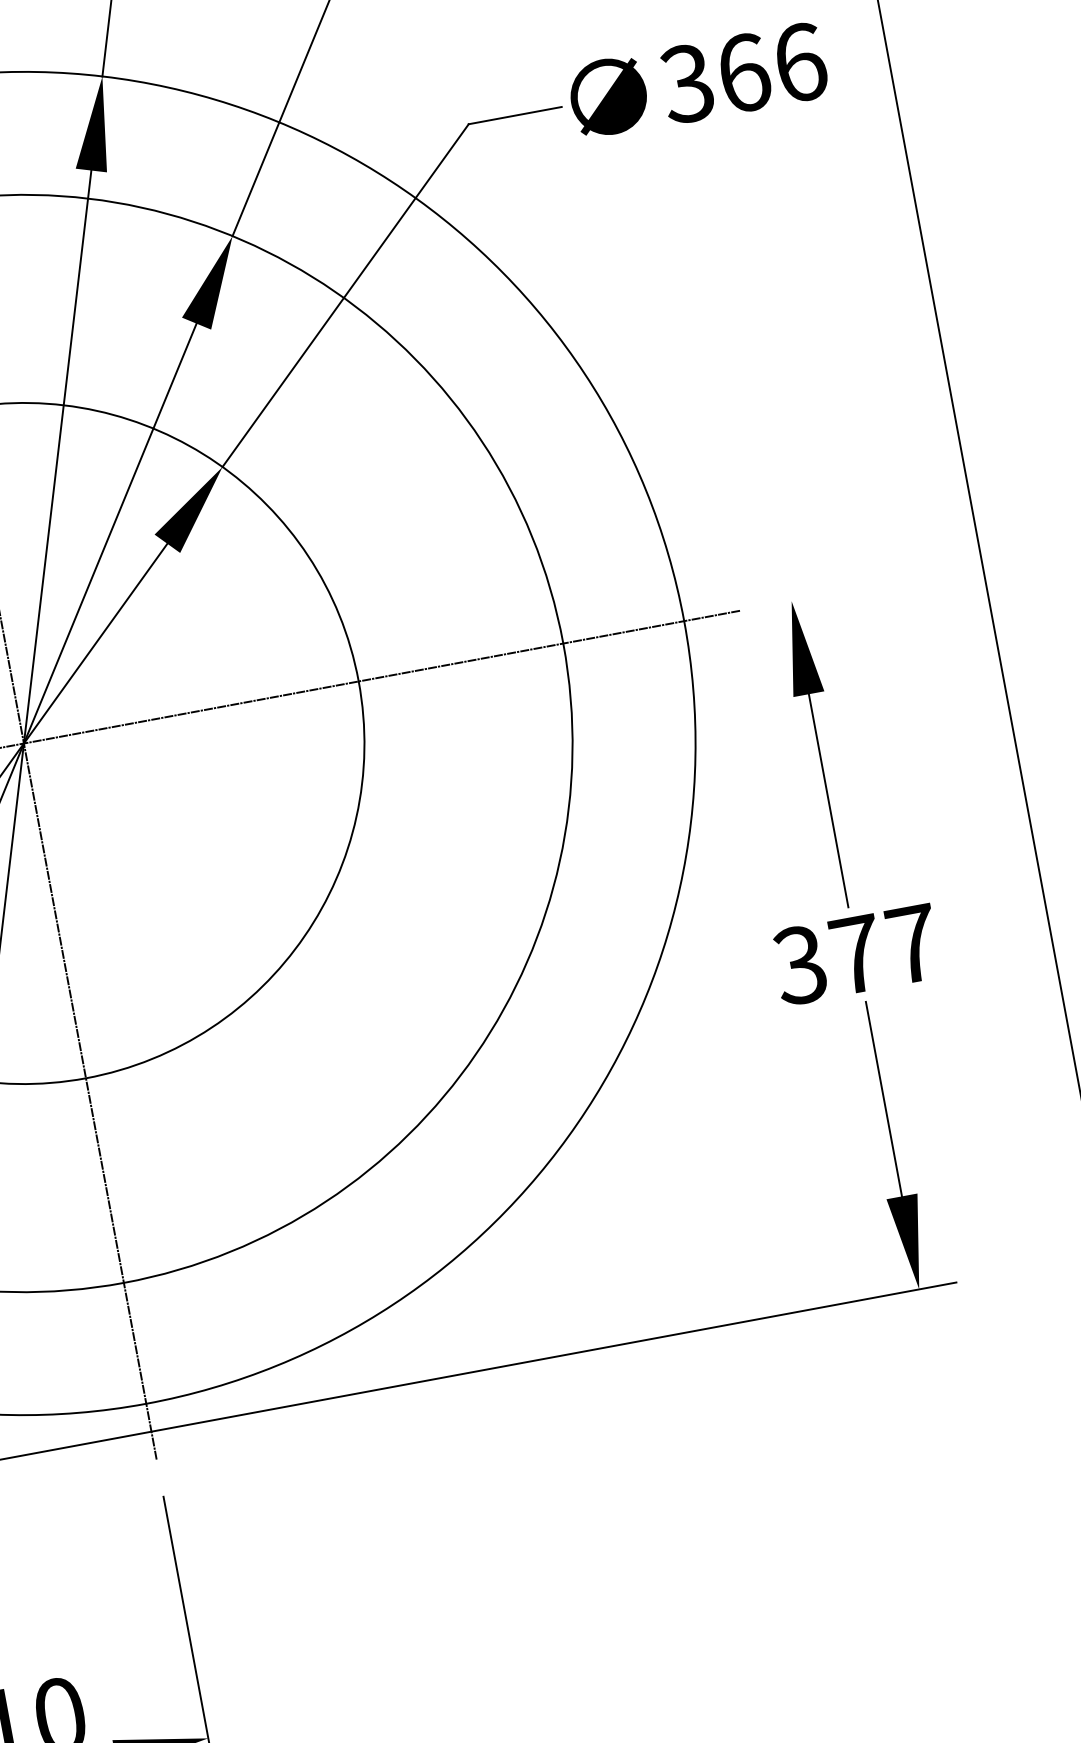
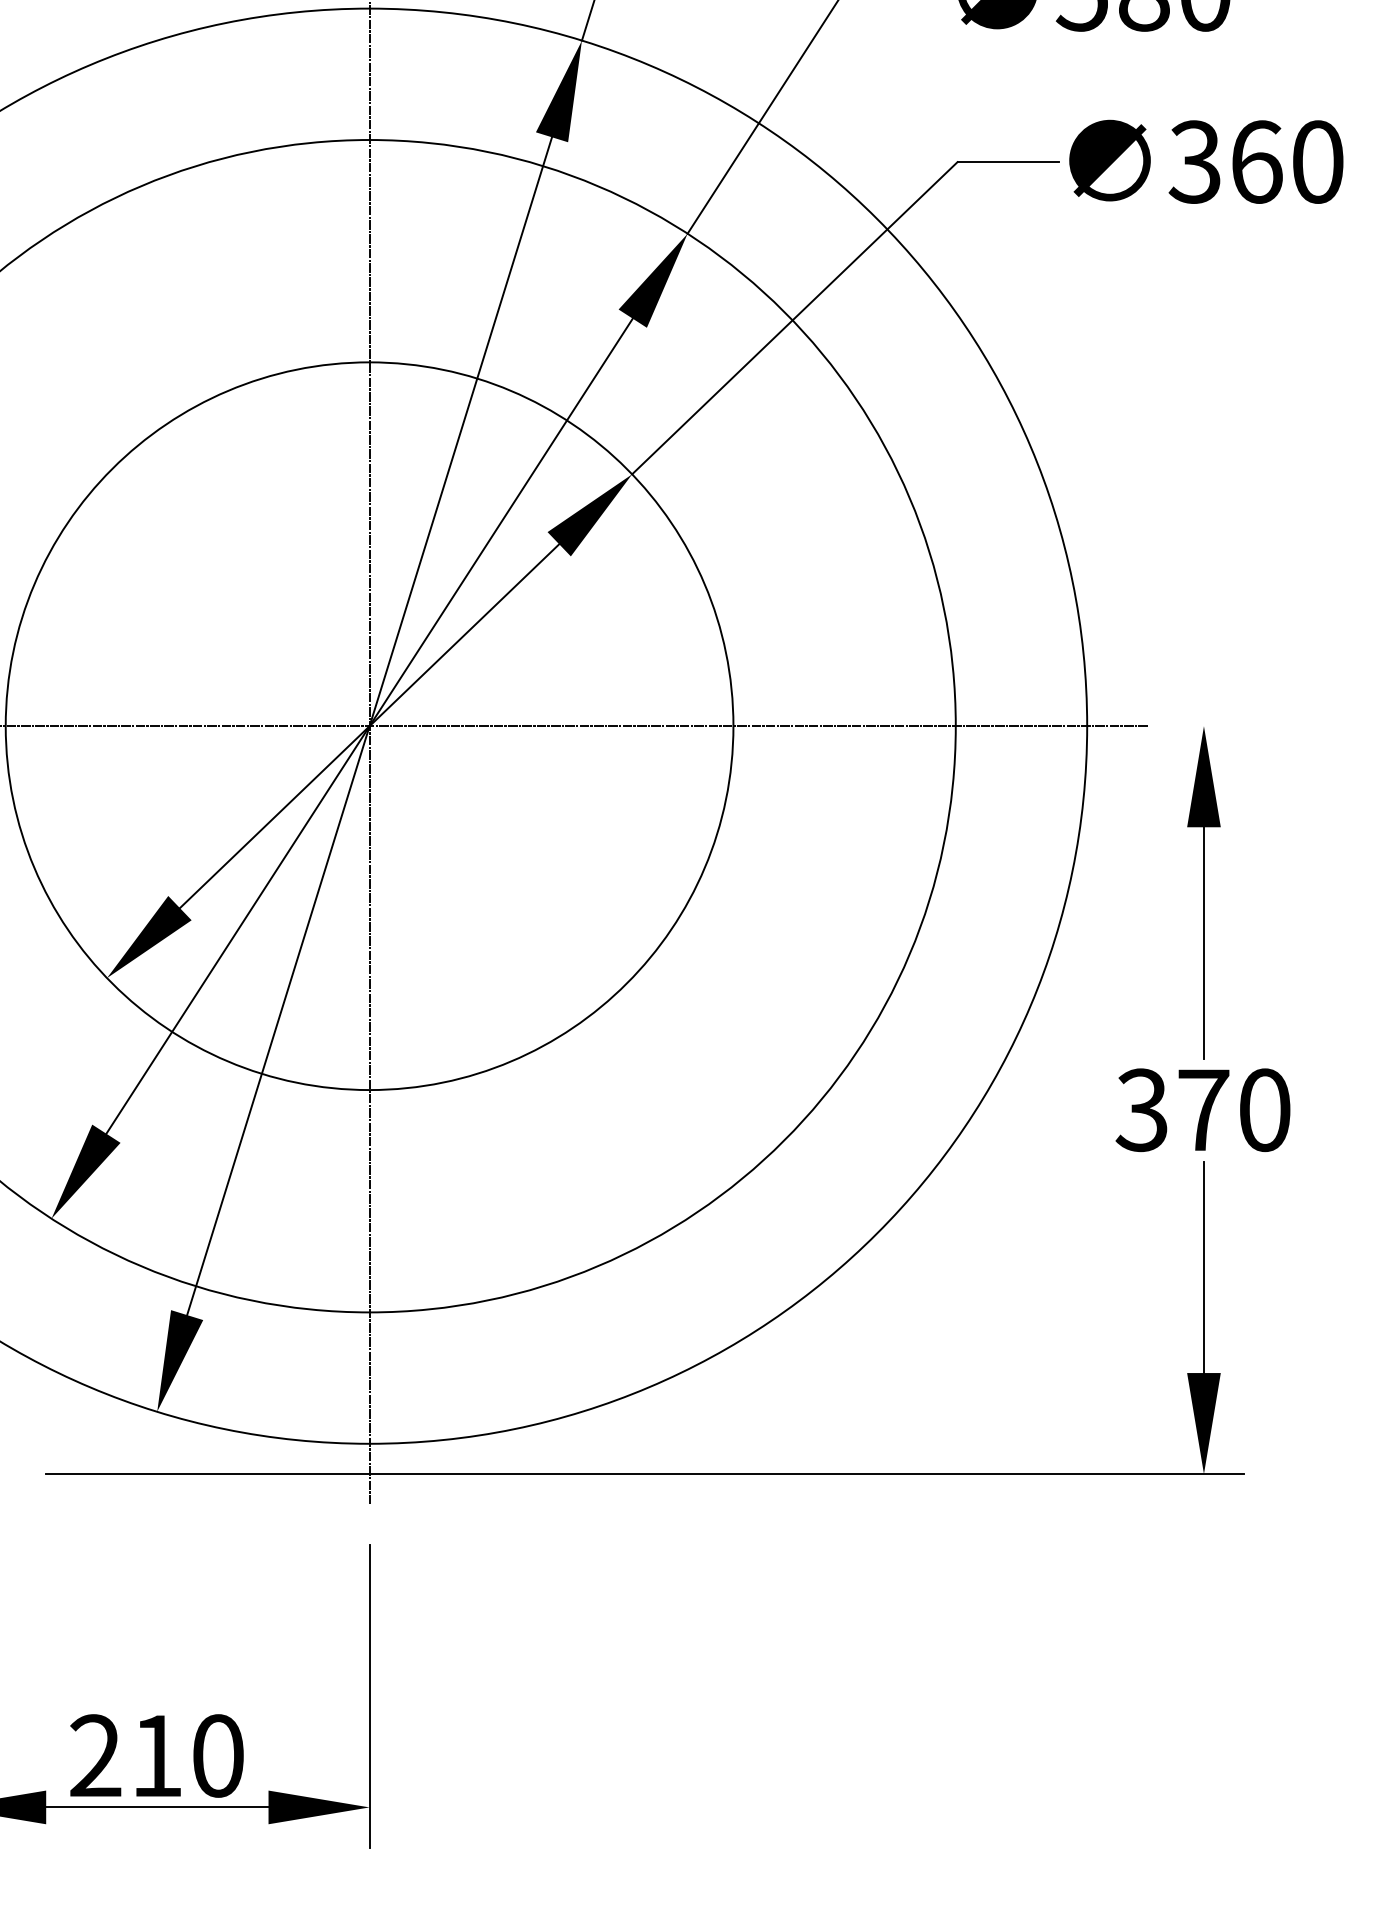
text: (800, 62) -> (1318, 161), 366 -> 360
text: (913, 944) -> (1265, 1110), 377 -> 370

